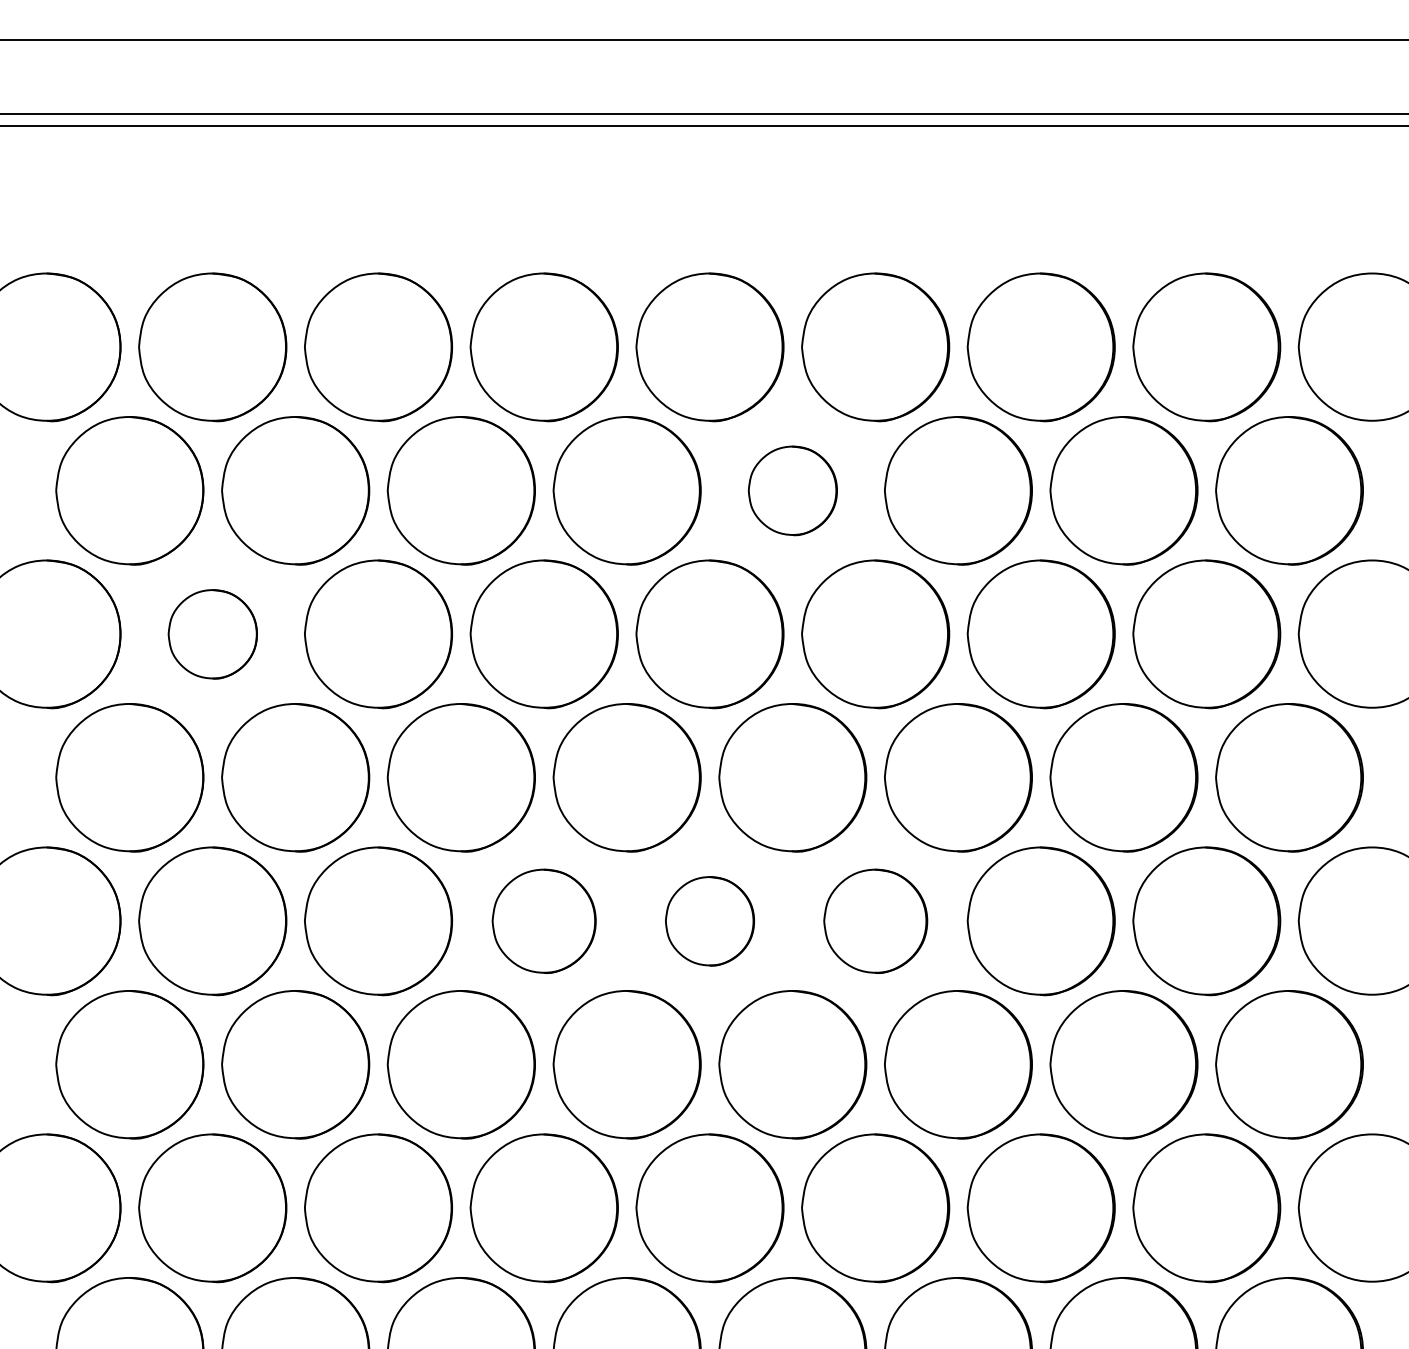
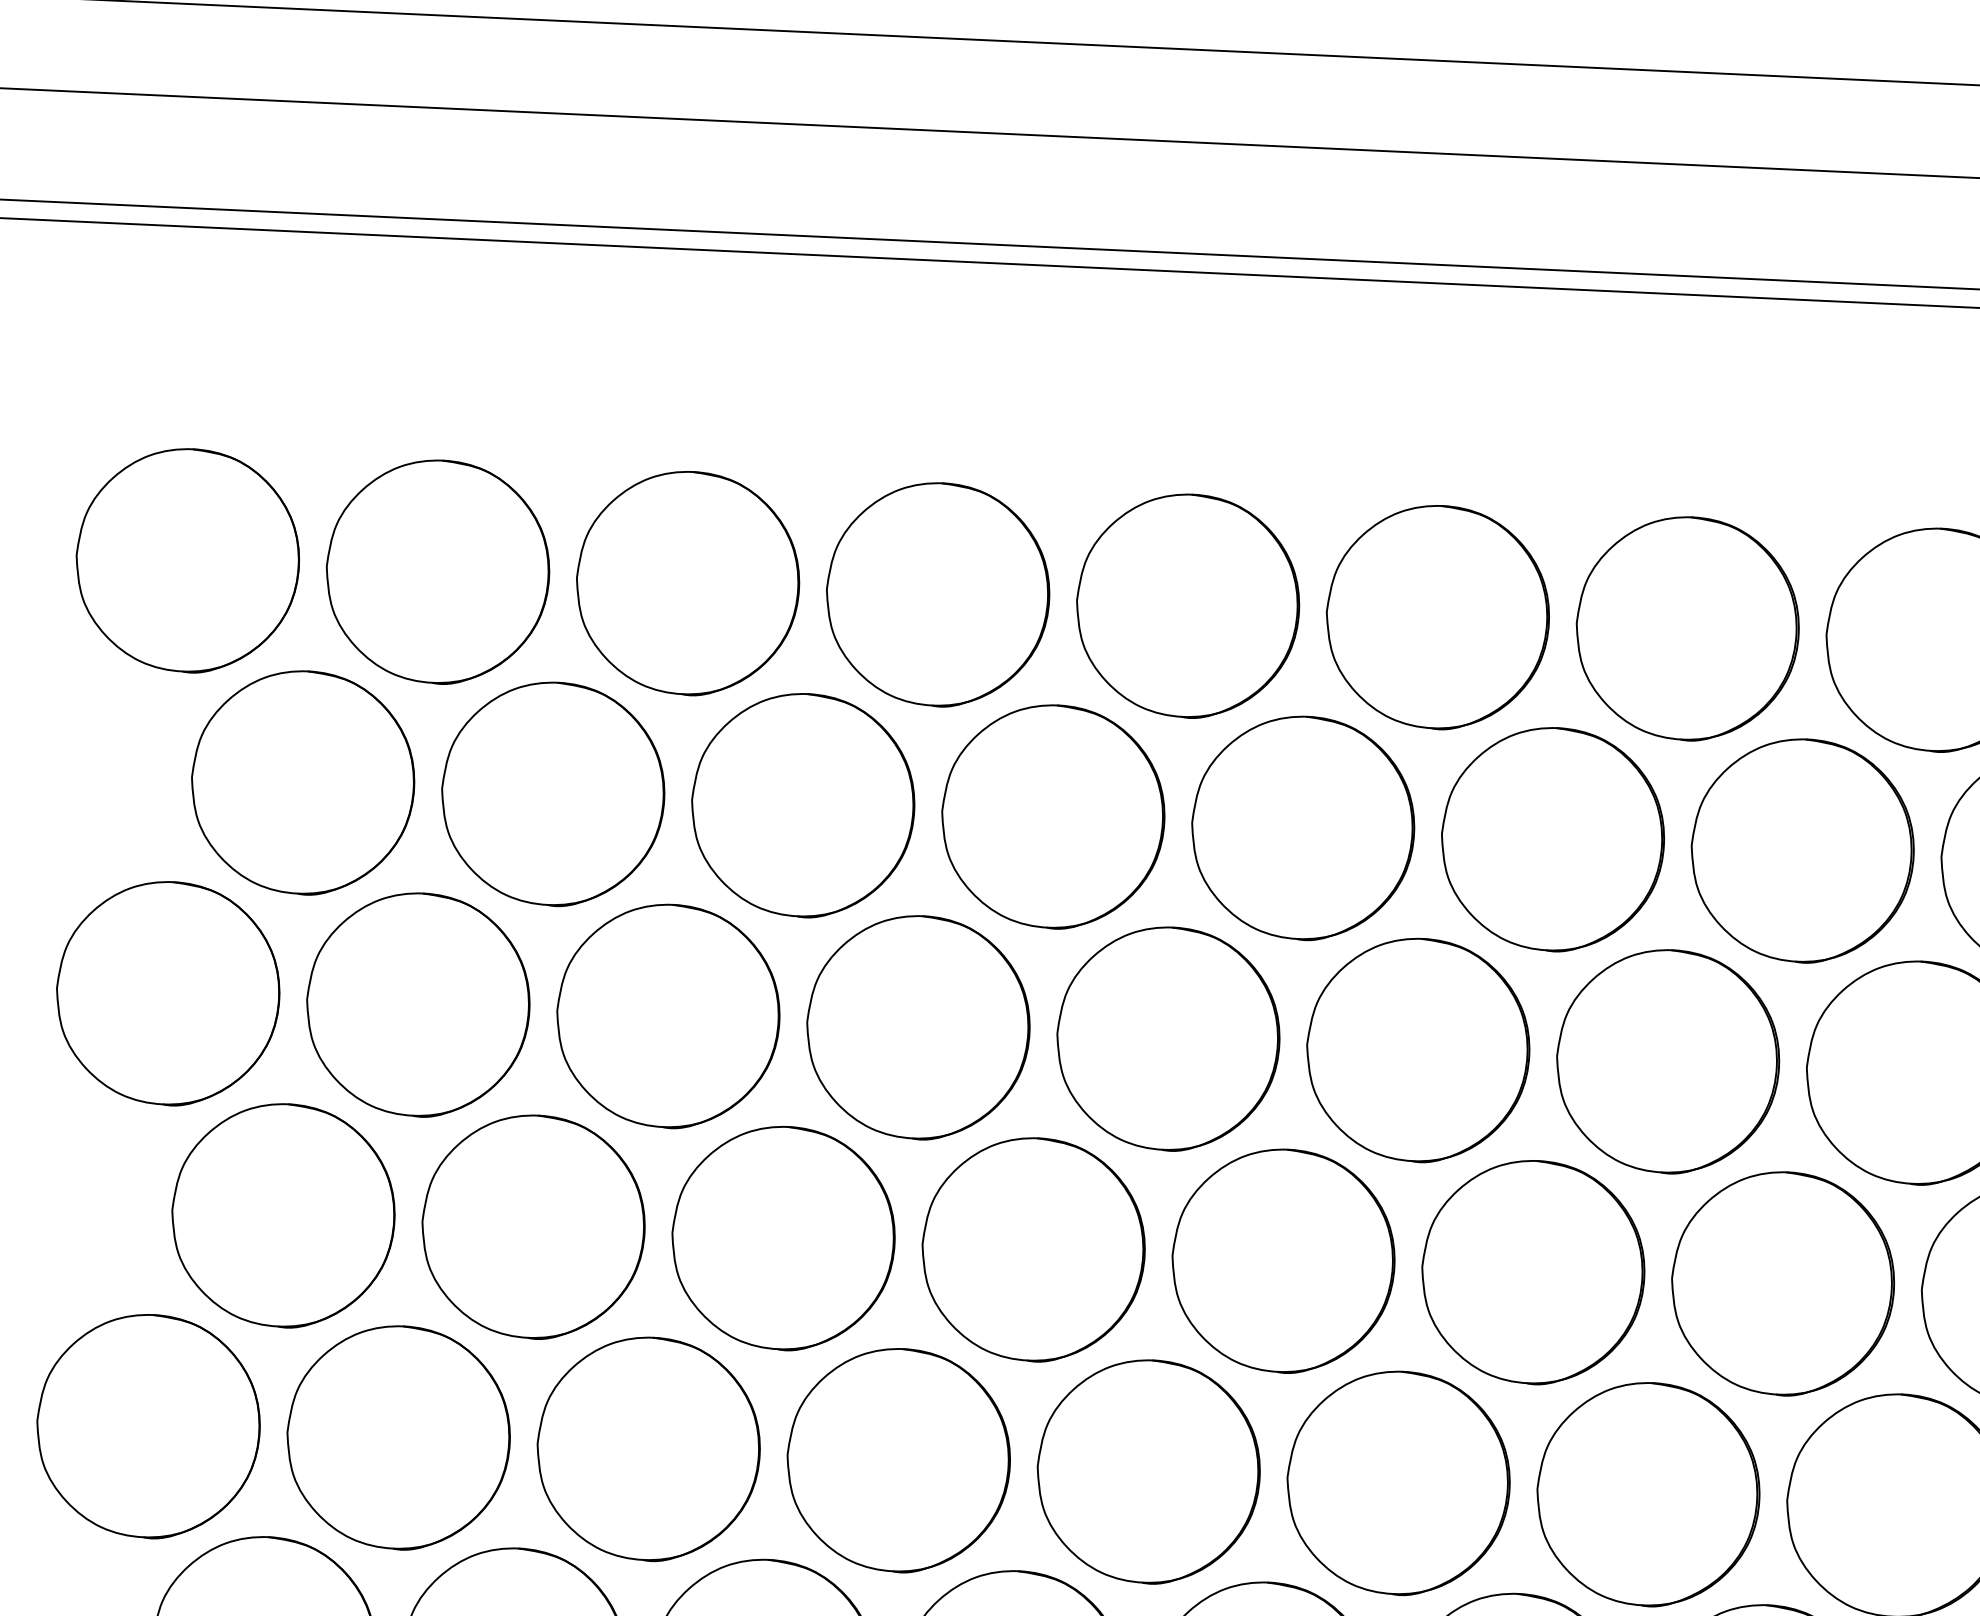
part: (792, 490) -> (1302, 827), size x1.67
part: (212, 634) -> (417, 1005), size x1.67
part: (543, 921) -> (897, 1460), size x1.43
part: (709, 921) -> (1147, 1472), size x1.67
part: (875, 921) -> (1398, 1483), size x1.43

